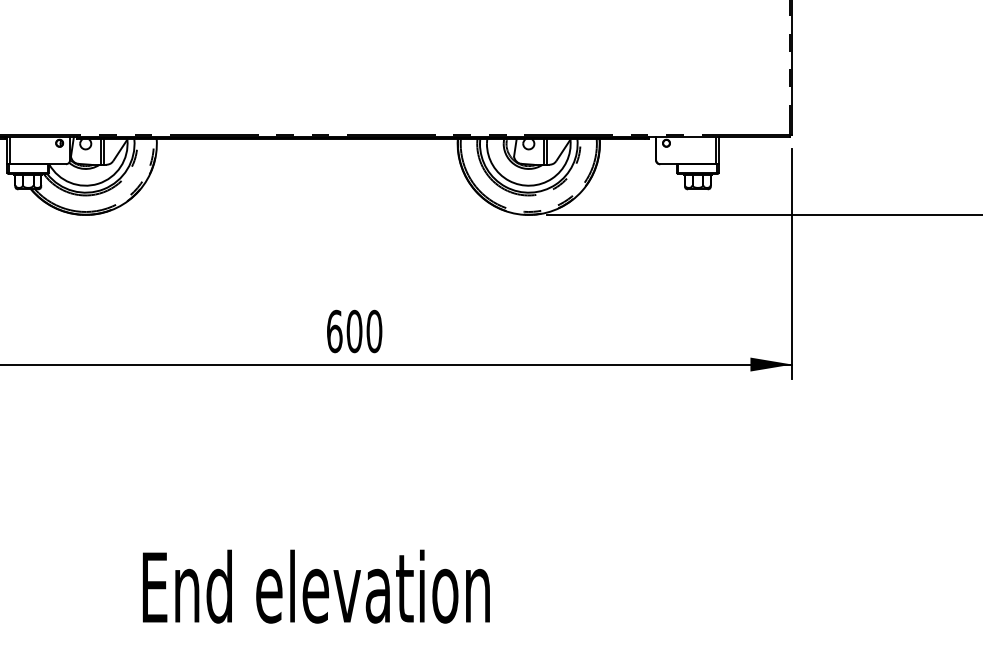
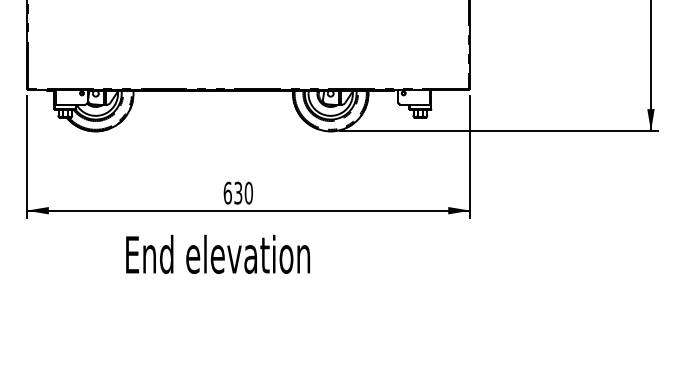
text: (354, 330) -> (238, 192), 600 -> 630
text: (315, 584) -> (217, 253), moved

